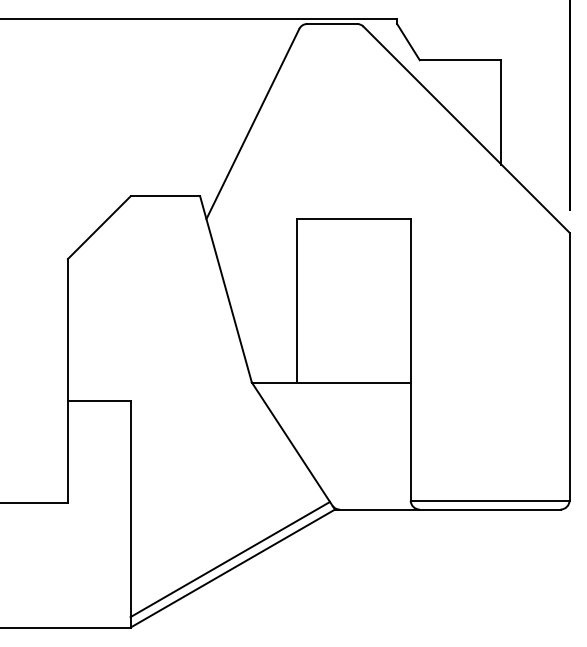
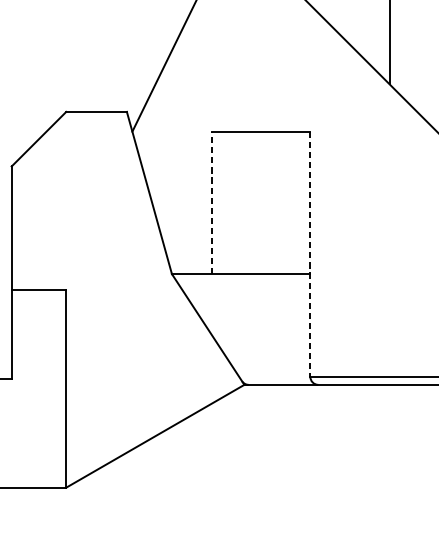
line: (297, 300) -> (211, 202), solid -> dashed
line: (410, 359) -> (310, 254), solid -> dashed
line: (230, 559) -> (153, 428), removed

